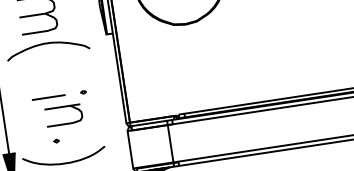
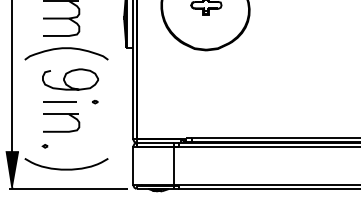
curve: (52, 77) -> (66, 82), added
part: (62, 107) -> (61, 114), moved
part: (55, 141) -> (44, 146), moved

